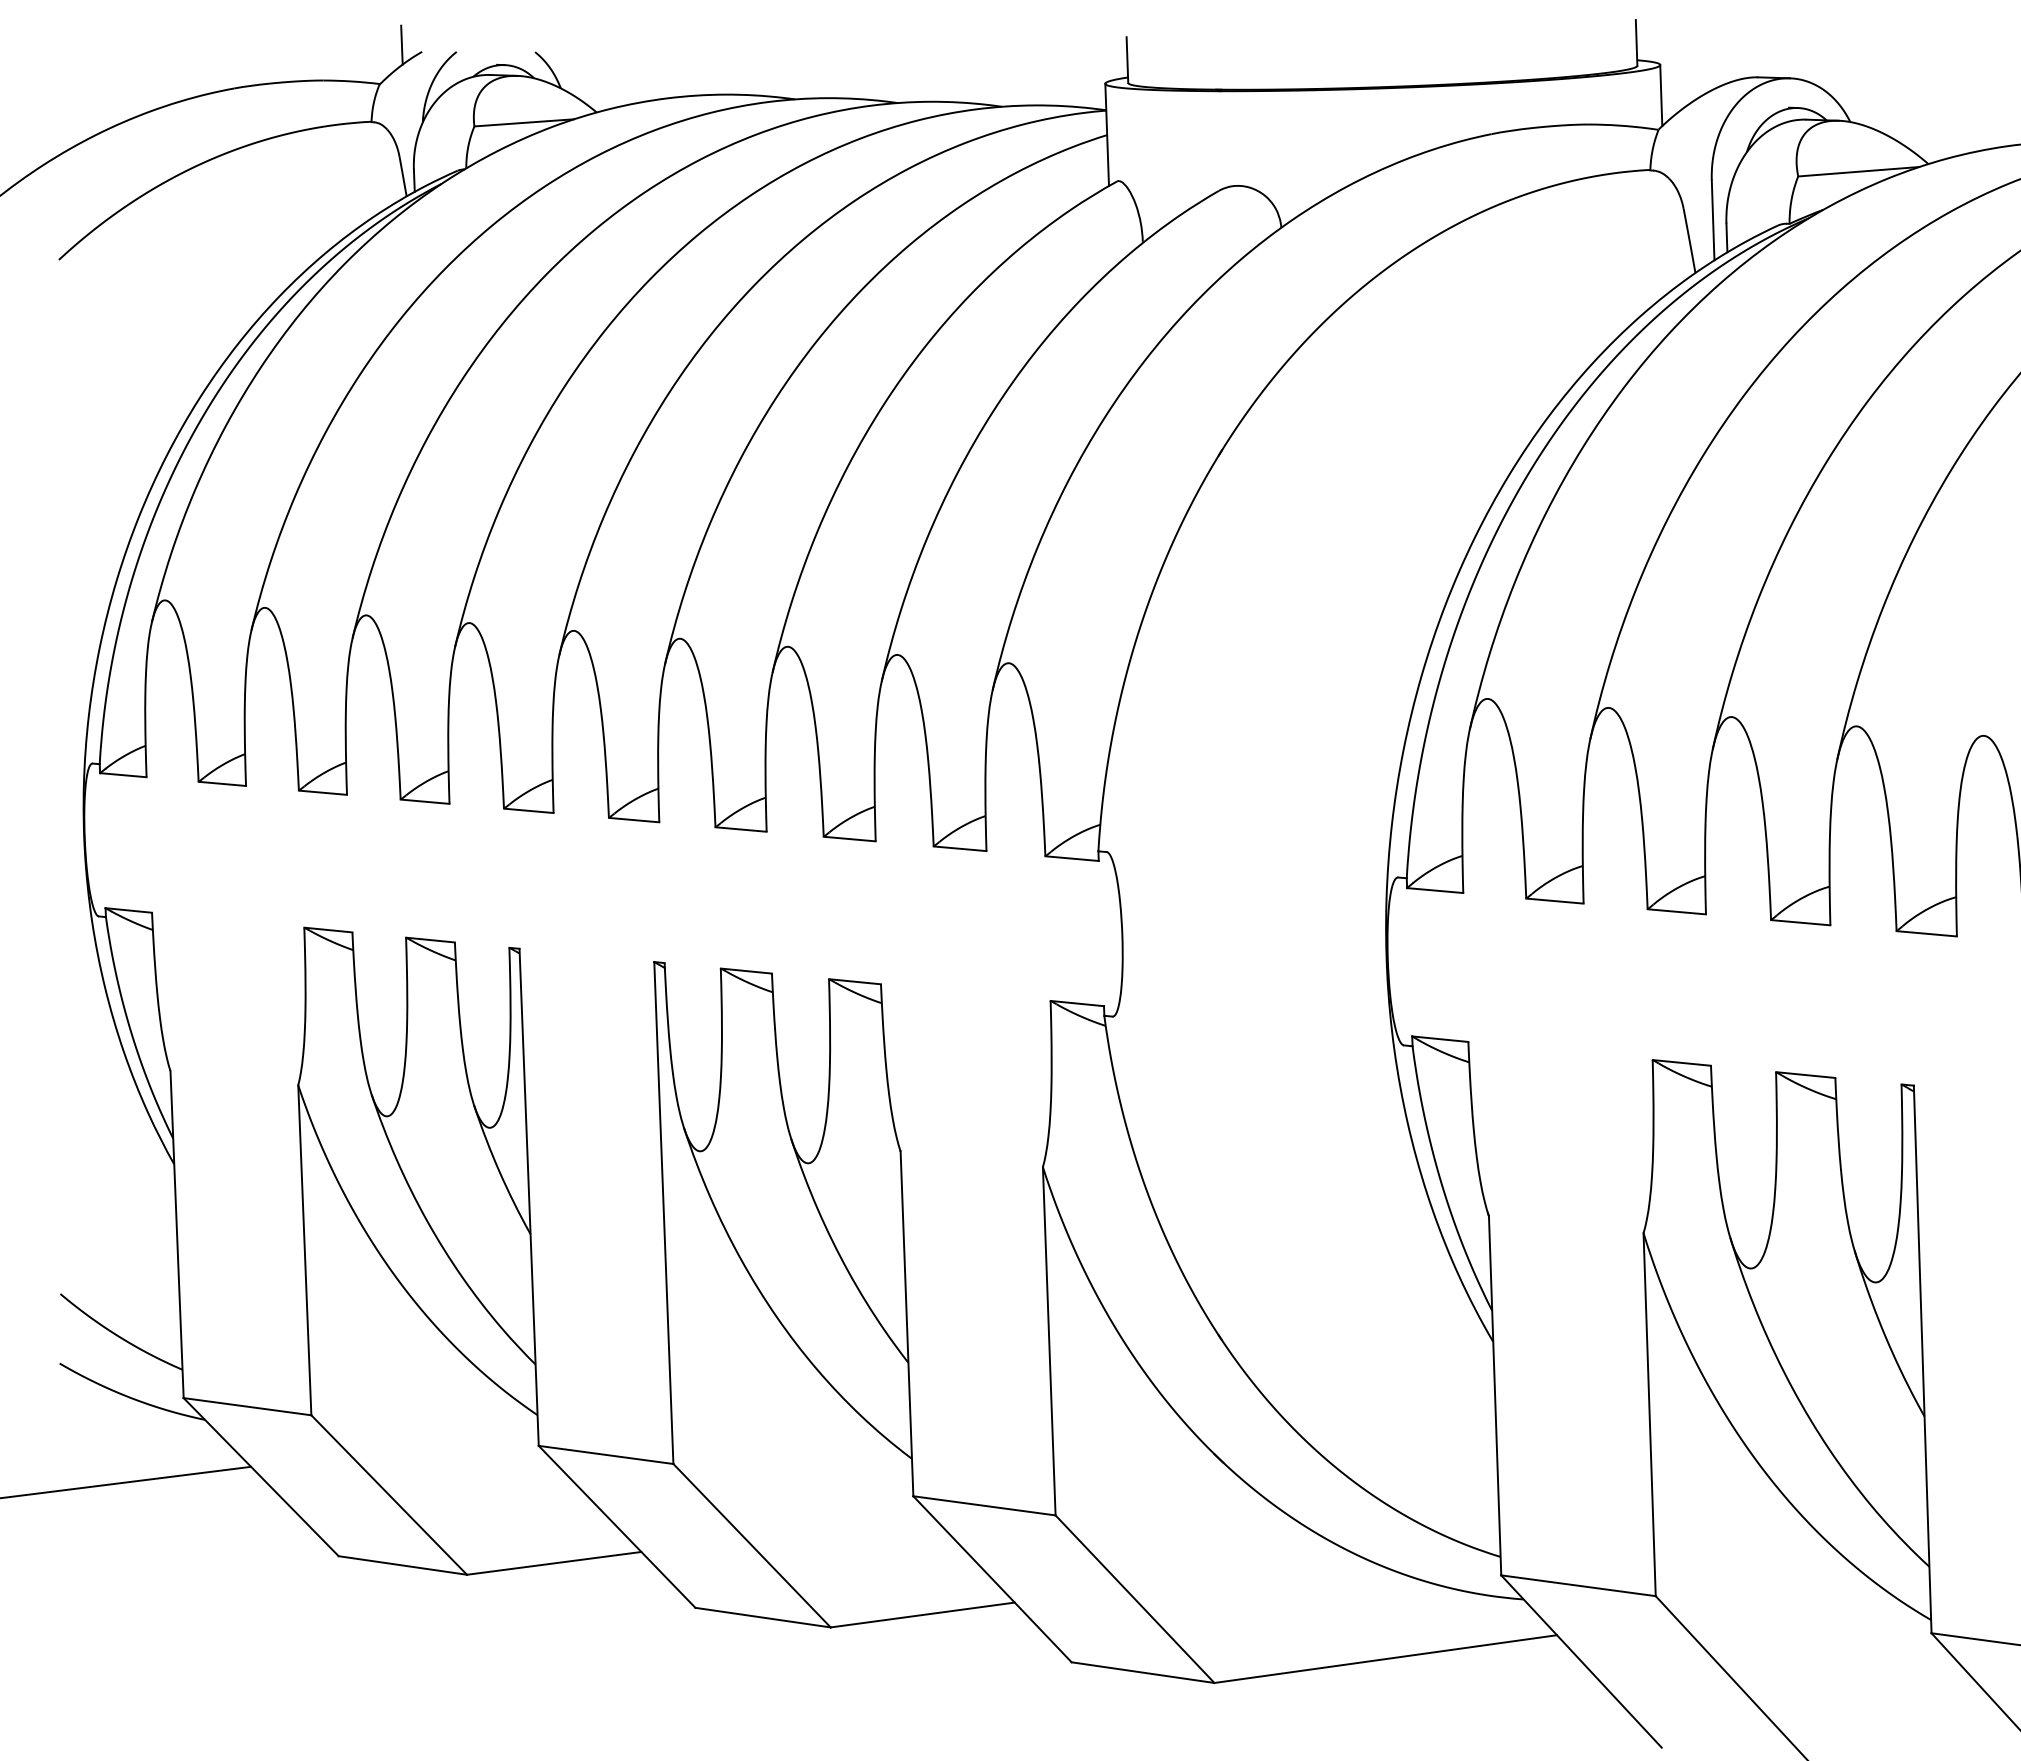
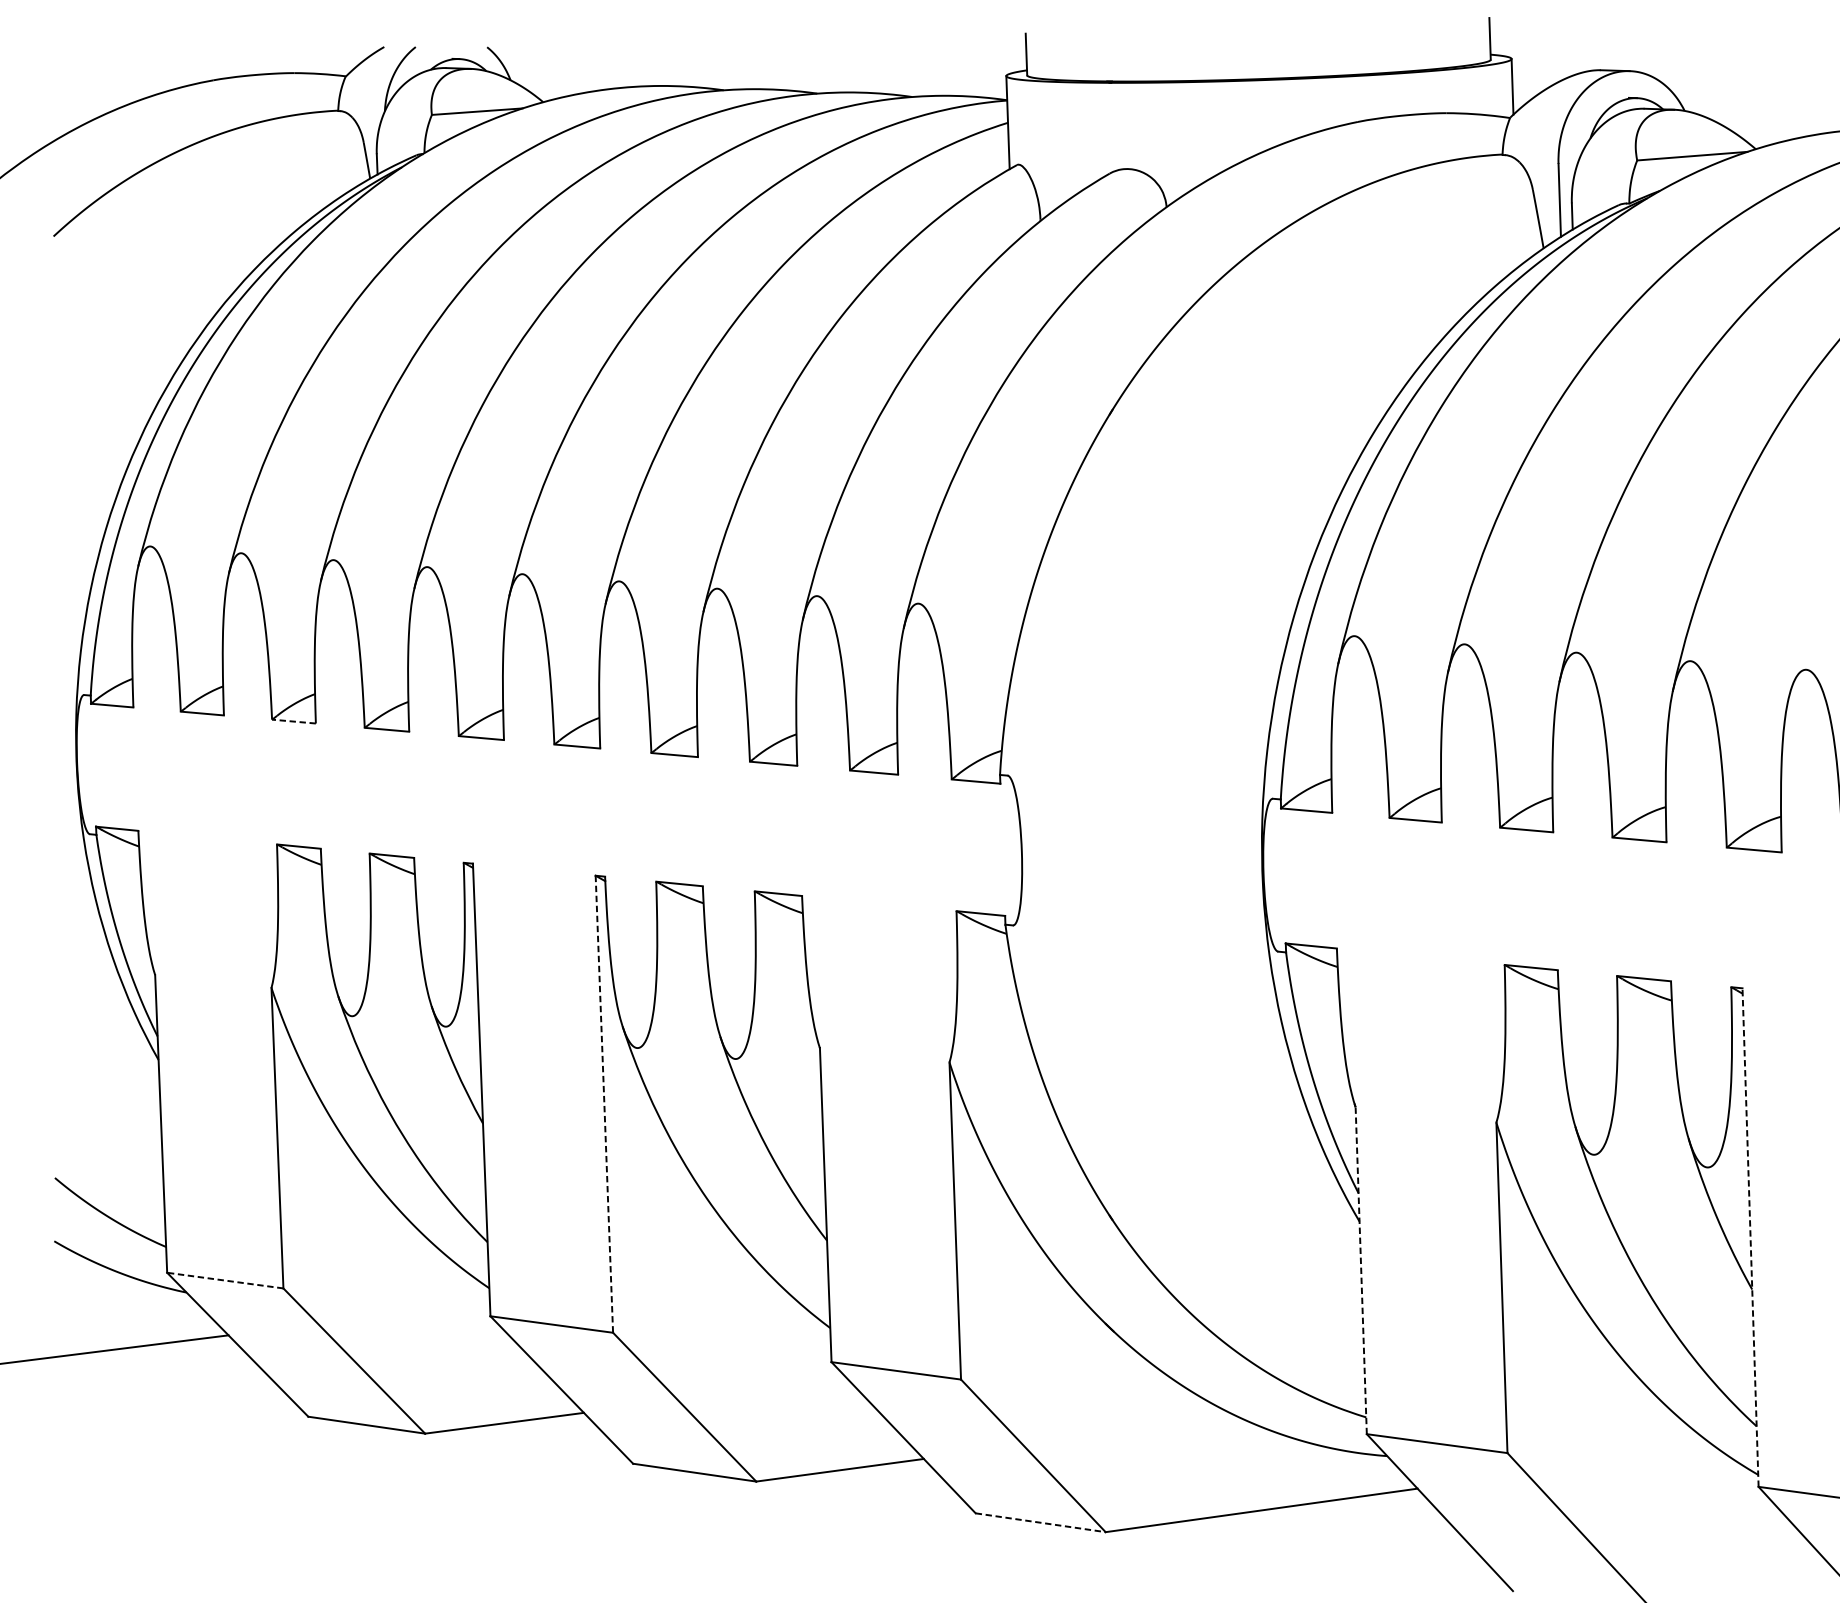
line: (401, 44) -> (365, 40), removed
line: (322, 792) -> (293, 721), solid -> dashed
line: (663, 1213) -> (604, 1104), solid -> dashed
line: (1922, 1359) -> (1750, 1237), solid -> dashed
line: (1495, 1395) -> (1361, 1270), solid -> dashed
line: (247, 1406) -> (225, 1280), solid -> dashed
line: (1143, 1672) -> (1041, 1522), solid -> dashed

